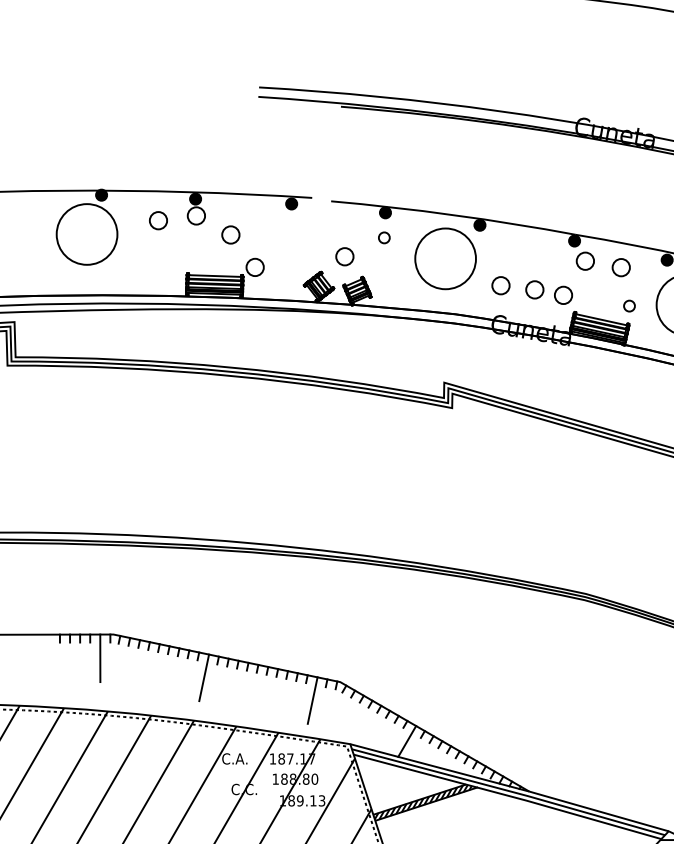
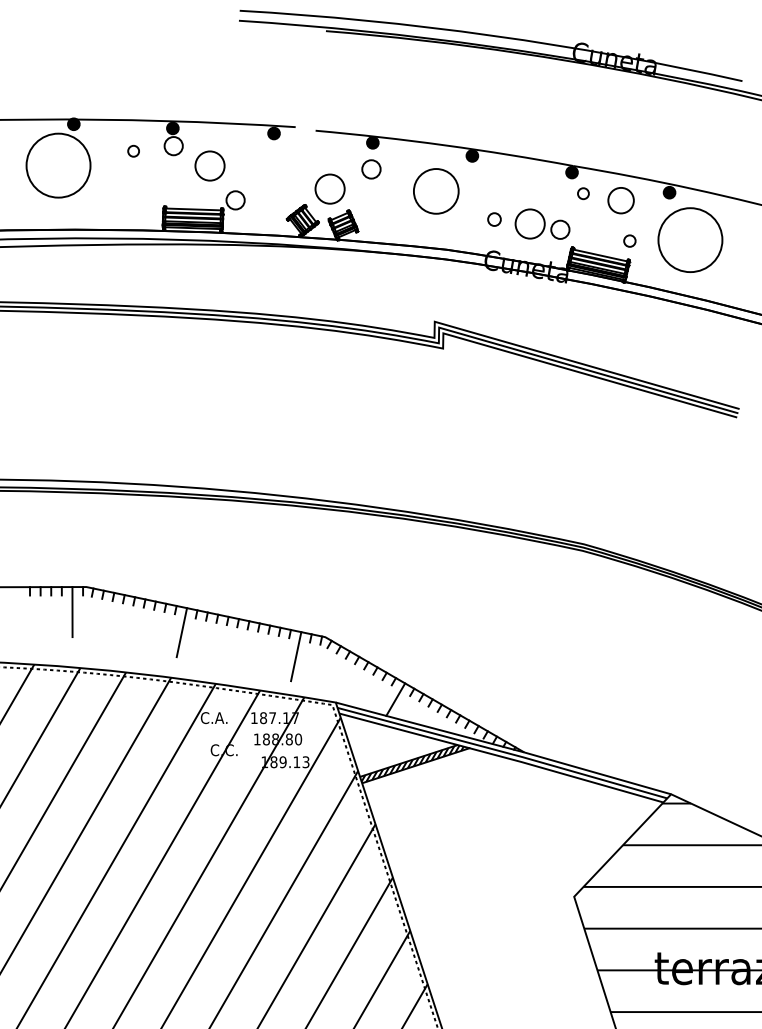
circle: (158, 221) -> (133, 151), size x0.6
circle: (230, 235) -> (209, 166), size x1.6
circle: (384, 237) -> (371, 168), size x1.6
circle: (345, 257) -> (330, 189), size x1.6
circle: (445, 259) -> (436, 191), size x0.7
circle: (585, 260) -> (583, 193), size x0.6
circle: (621, 267) -> (621, 200), size x1.4
circle: (500, 285) -> (494, 219), size x0.7
circle: (535, 289) -> (530, 223), size x1.6

